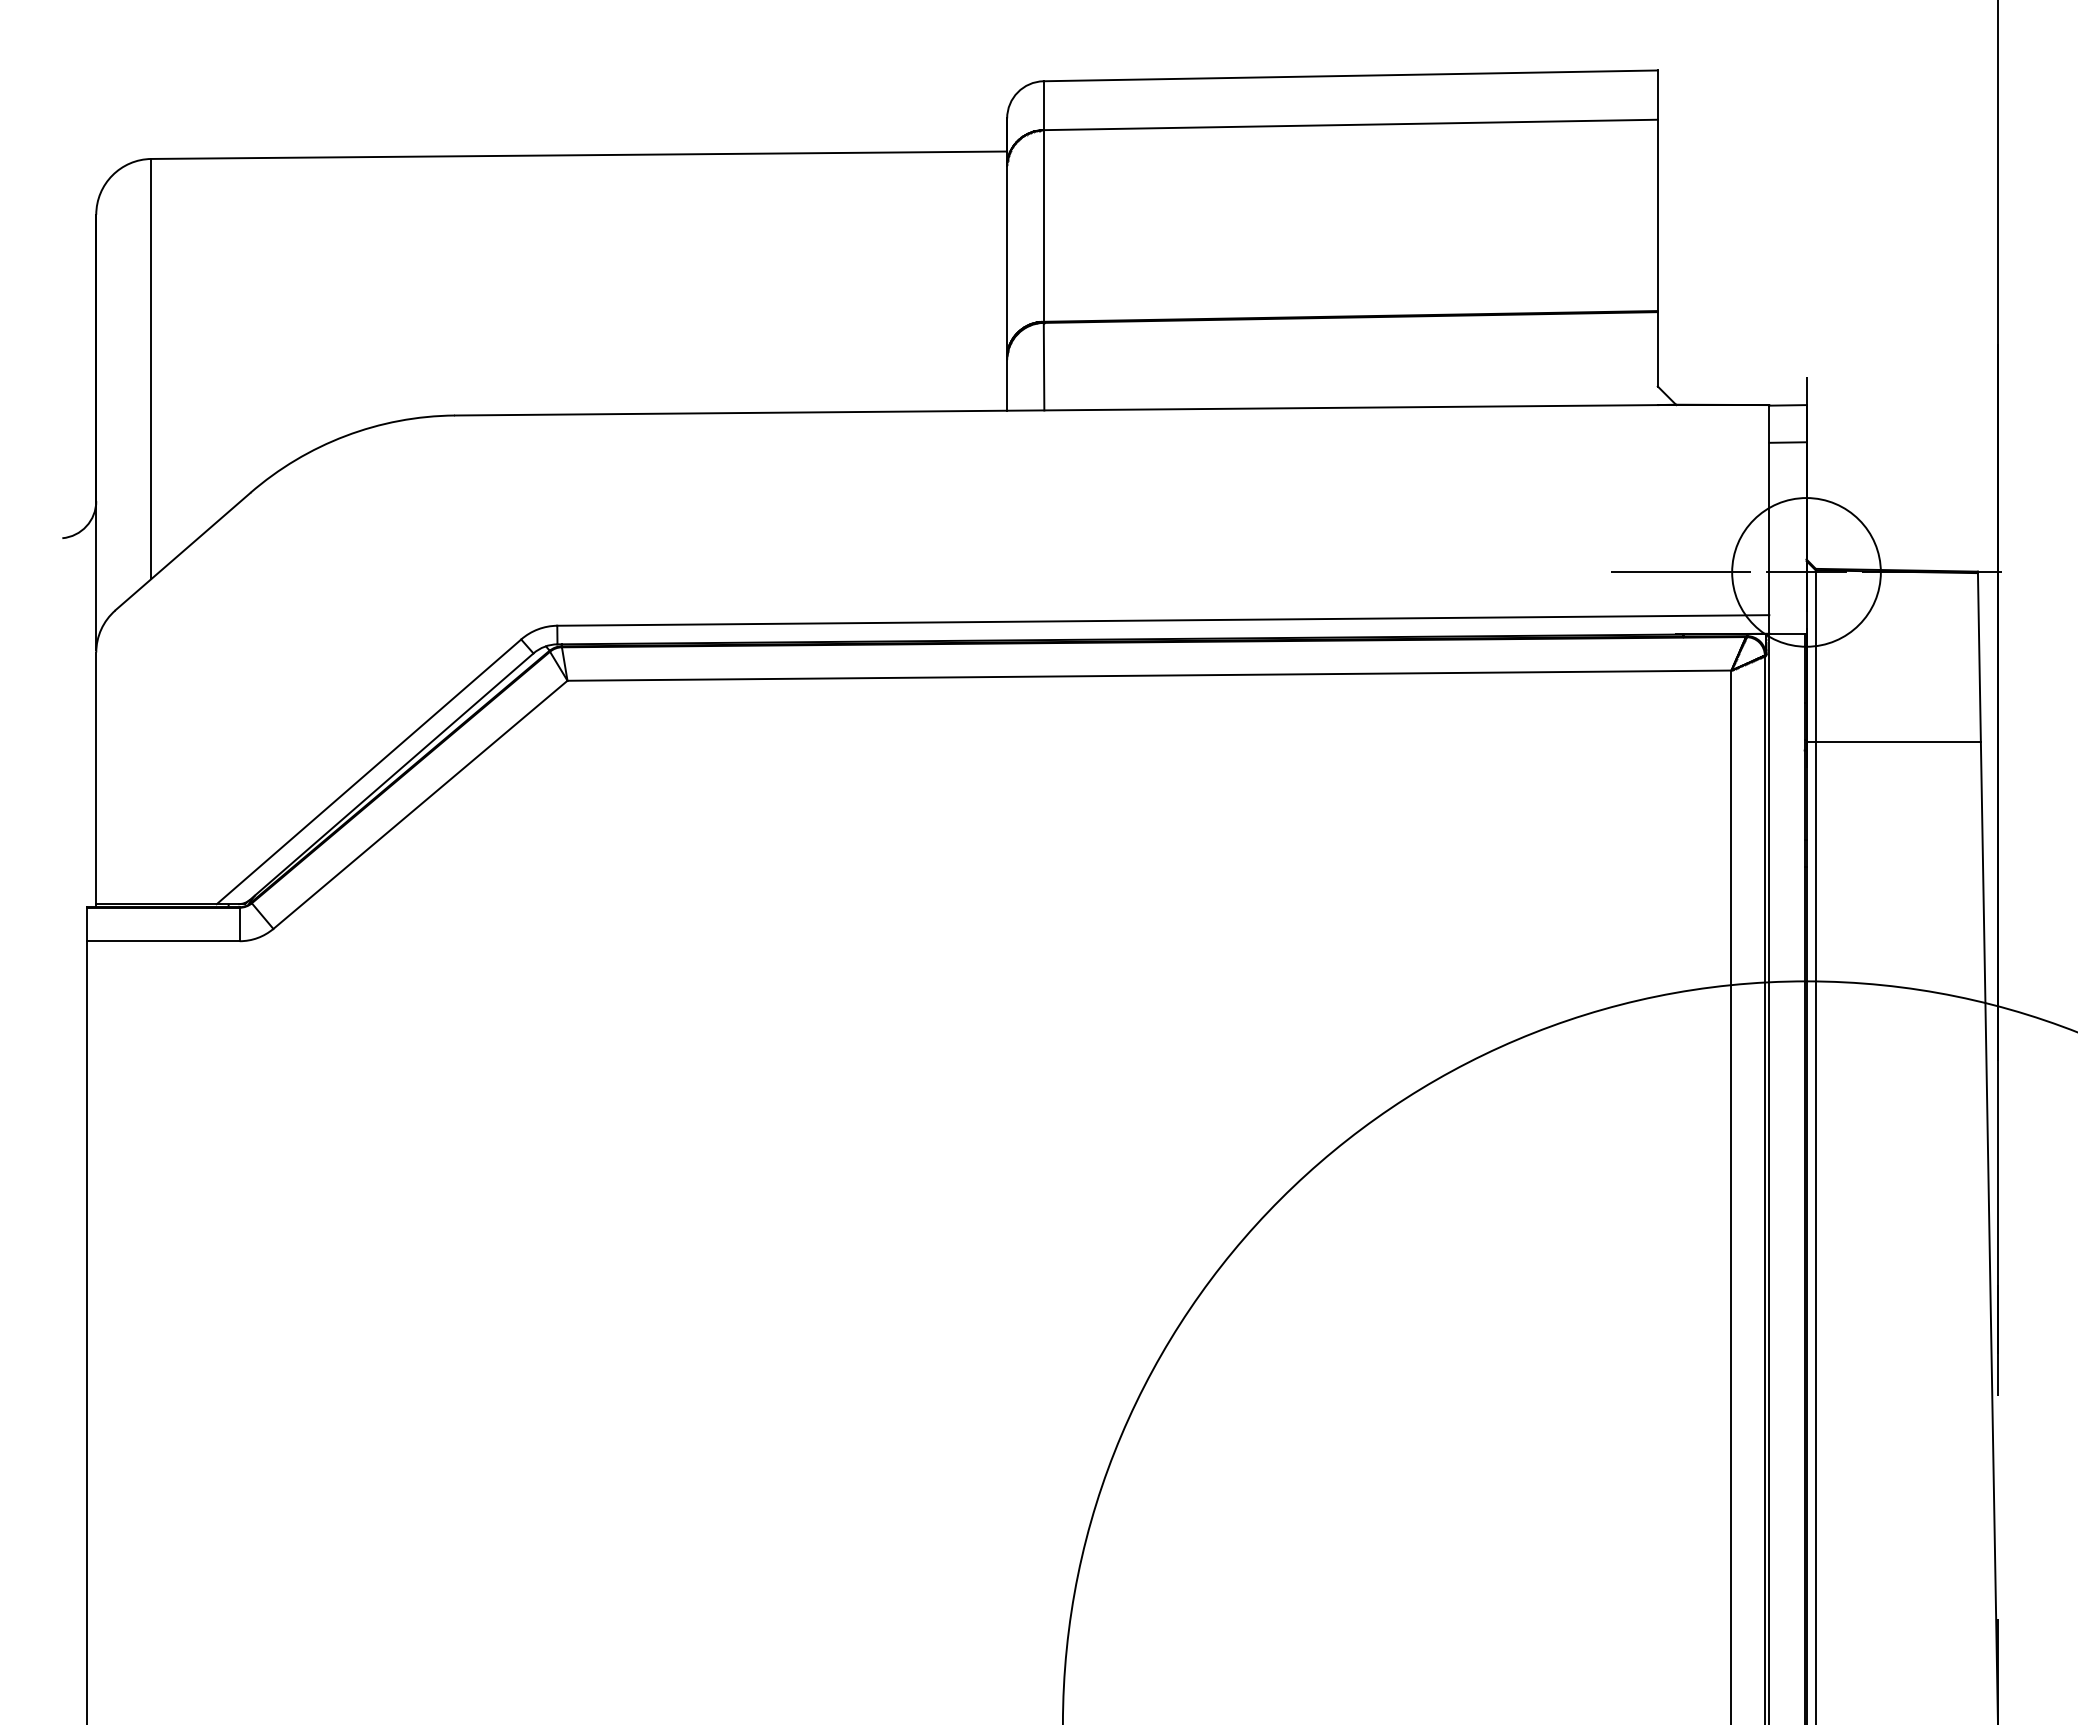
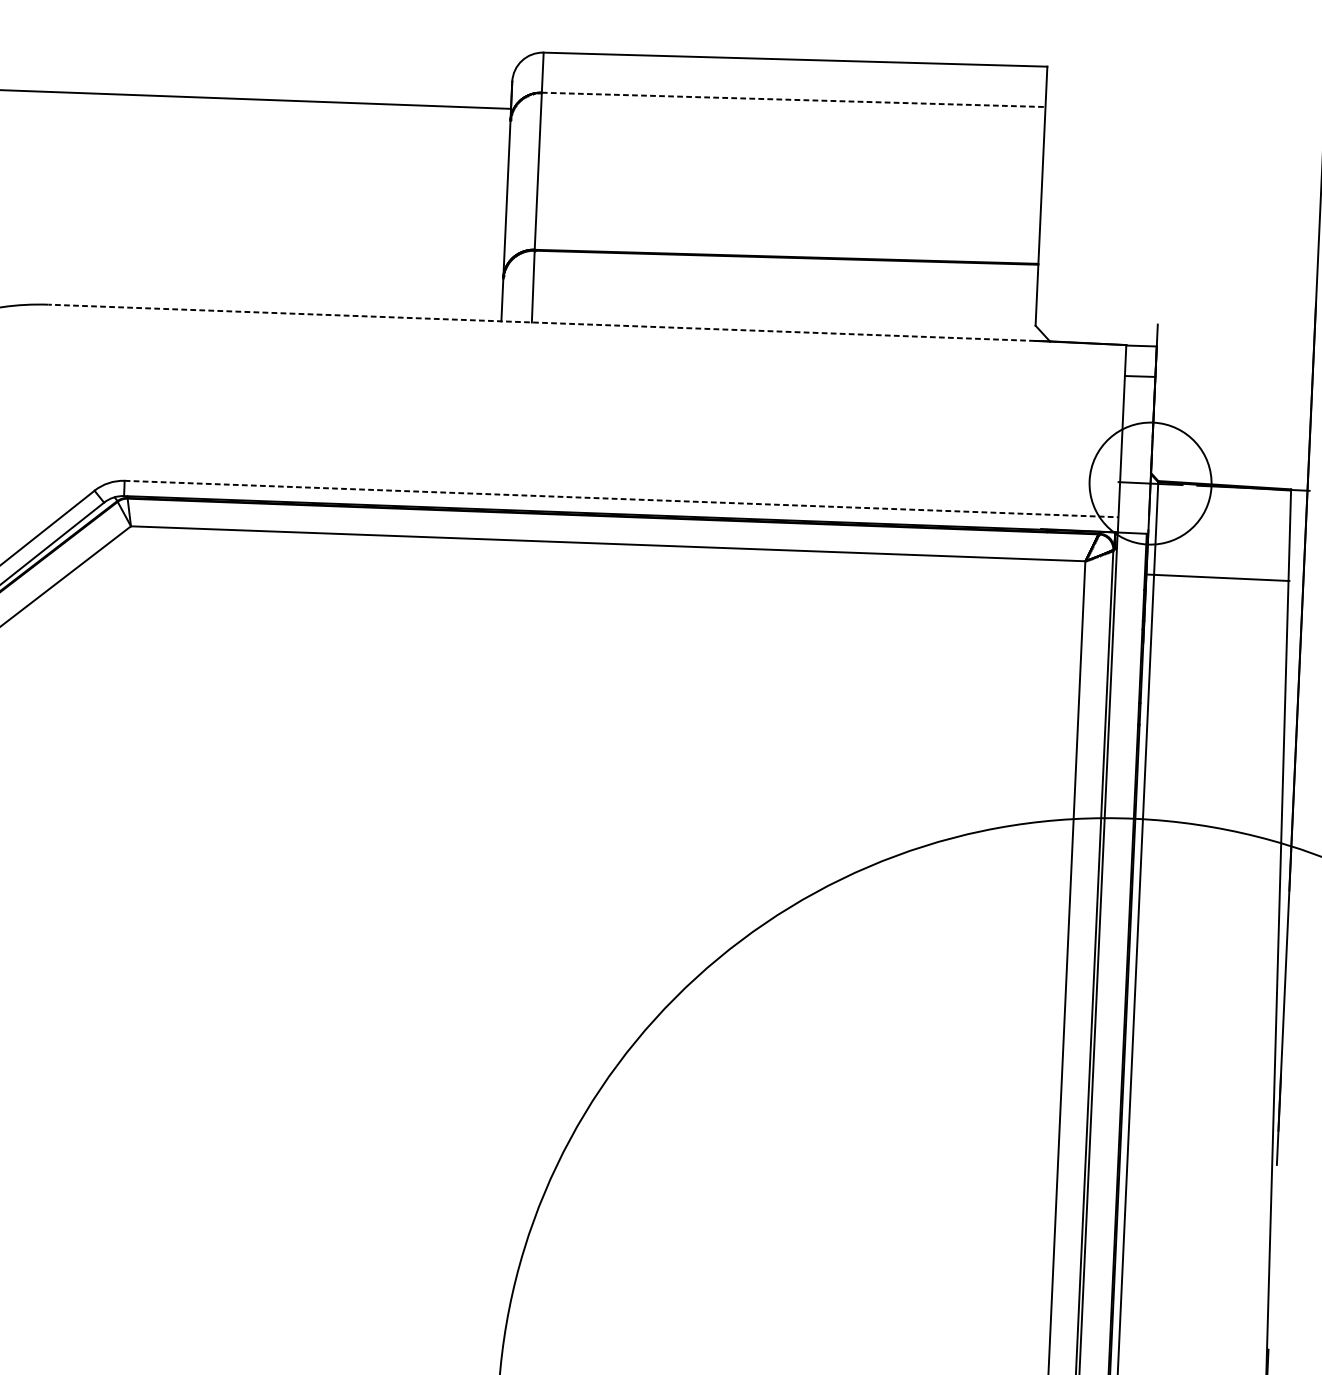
line: (1351, 124) -> (794, 99), solid -> dashed
line: (1055, 410) -> (541, 322), solid -> dashed
line: (1680, 572) -> (1047, 478), removed
line: (1163, 620) -> (621, 499), solid -> dashed
line: (1893, 742) -> (1217, 577), moved

